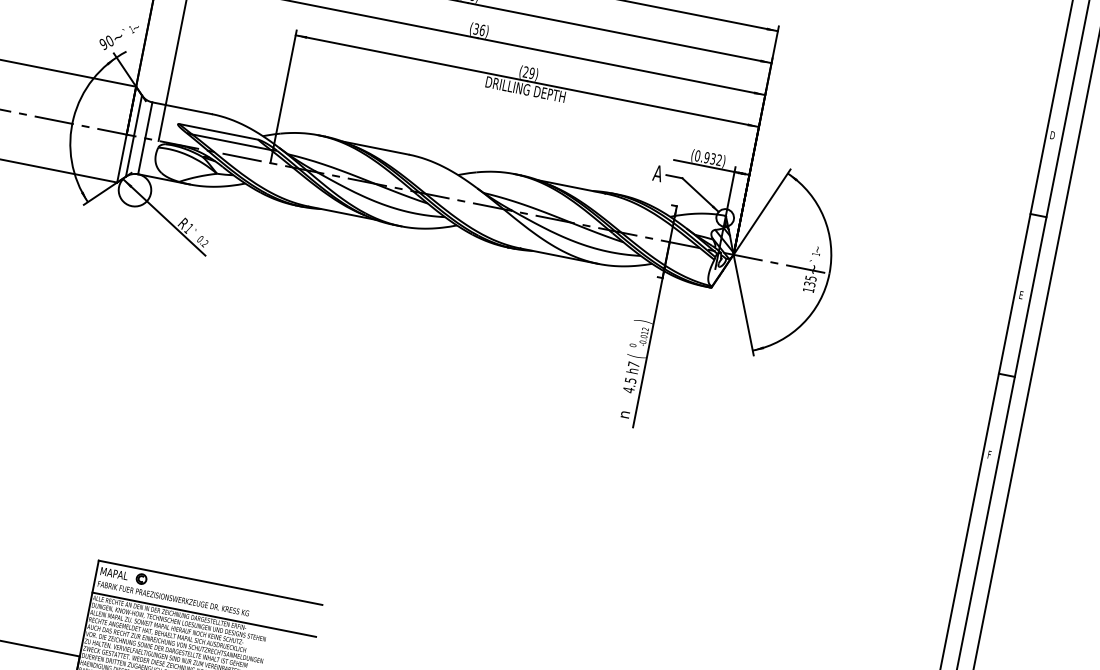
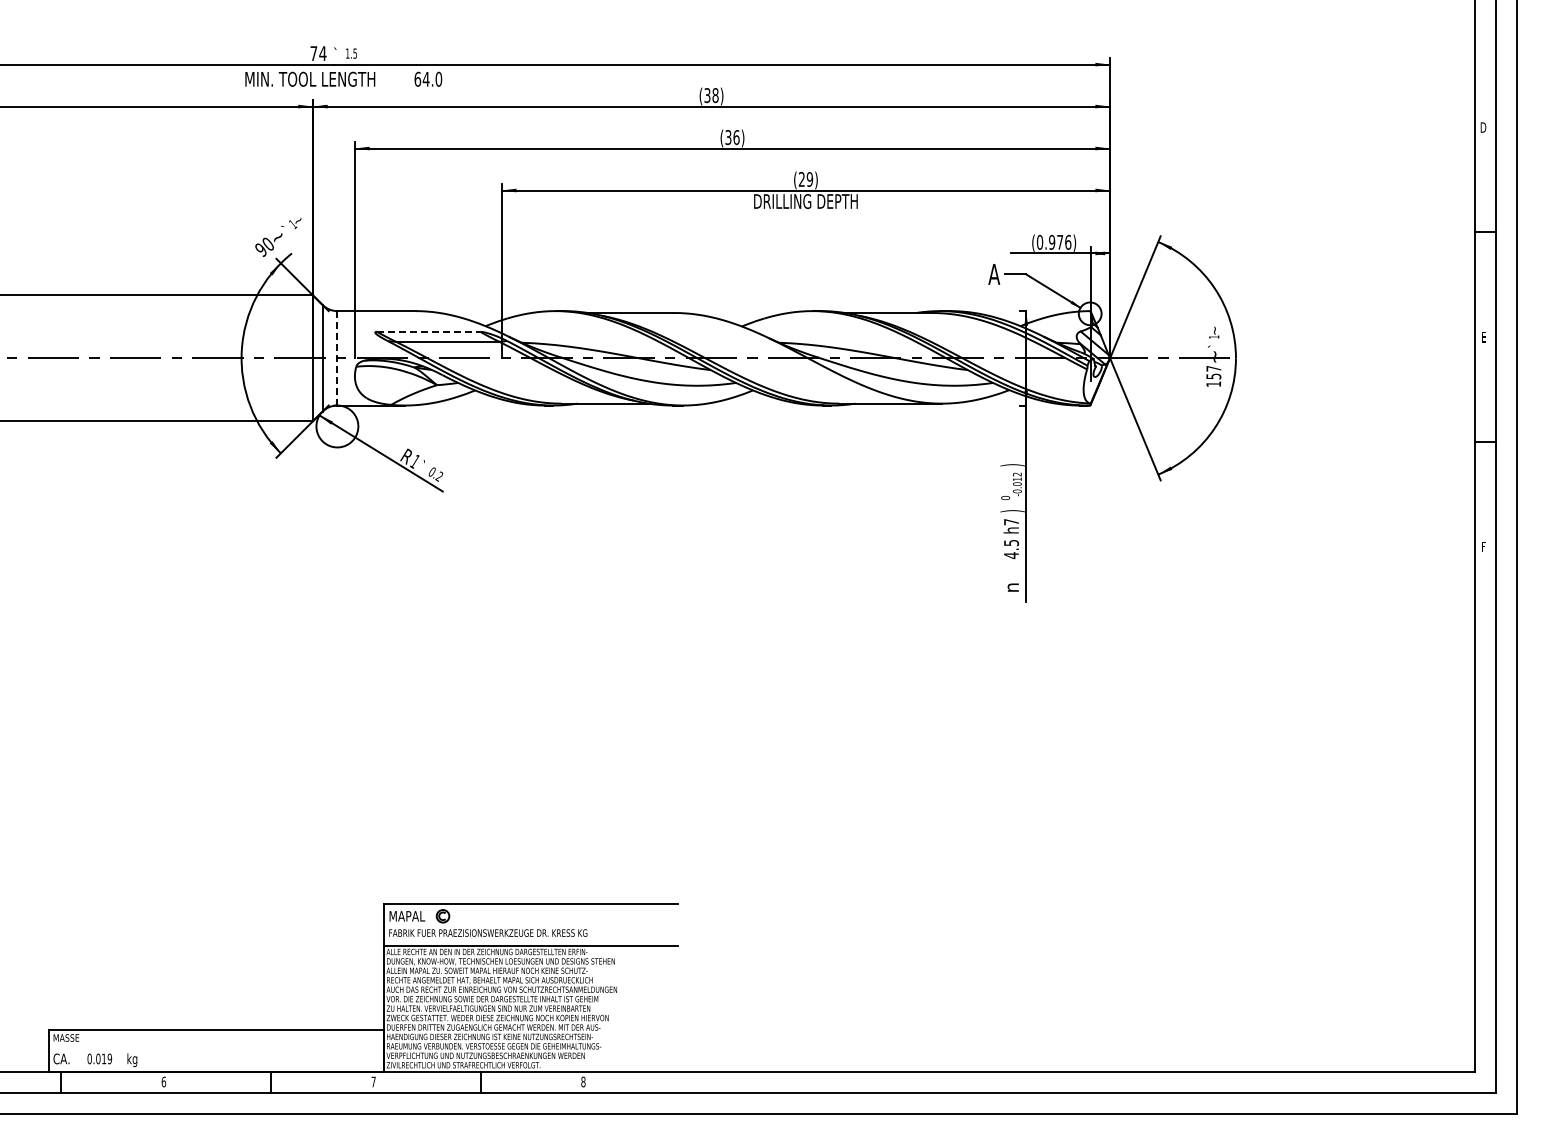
line: (218, 131) -> (428, 331), solid -> dashed
line: (145, 138) -> (337, 358), solid -> dashed
text: (716, 158) -> (1064, 241), (0.932) -> (0.976)
text: (810, 281) -> (1213, 372), 135 -> 157
text: (636, 356) -> (1012, 511), ( -> )

